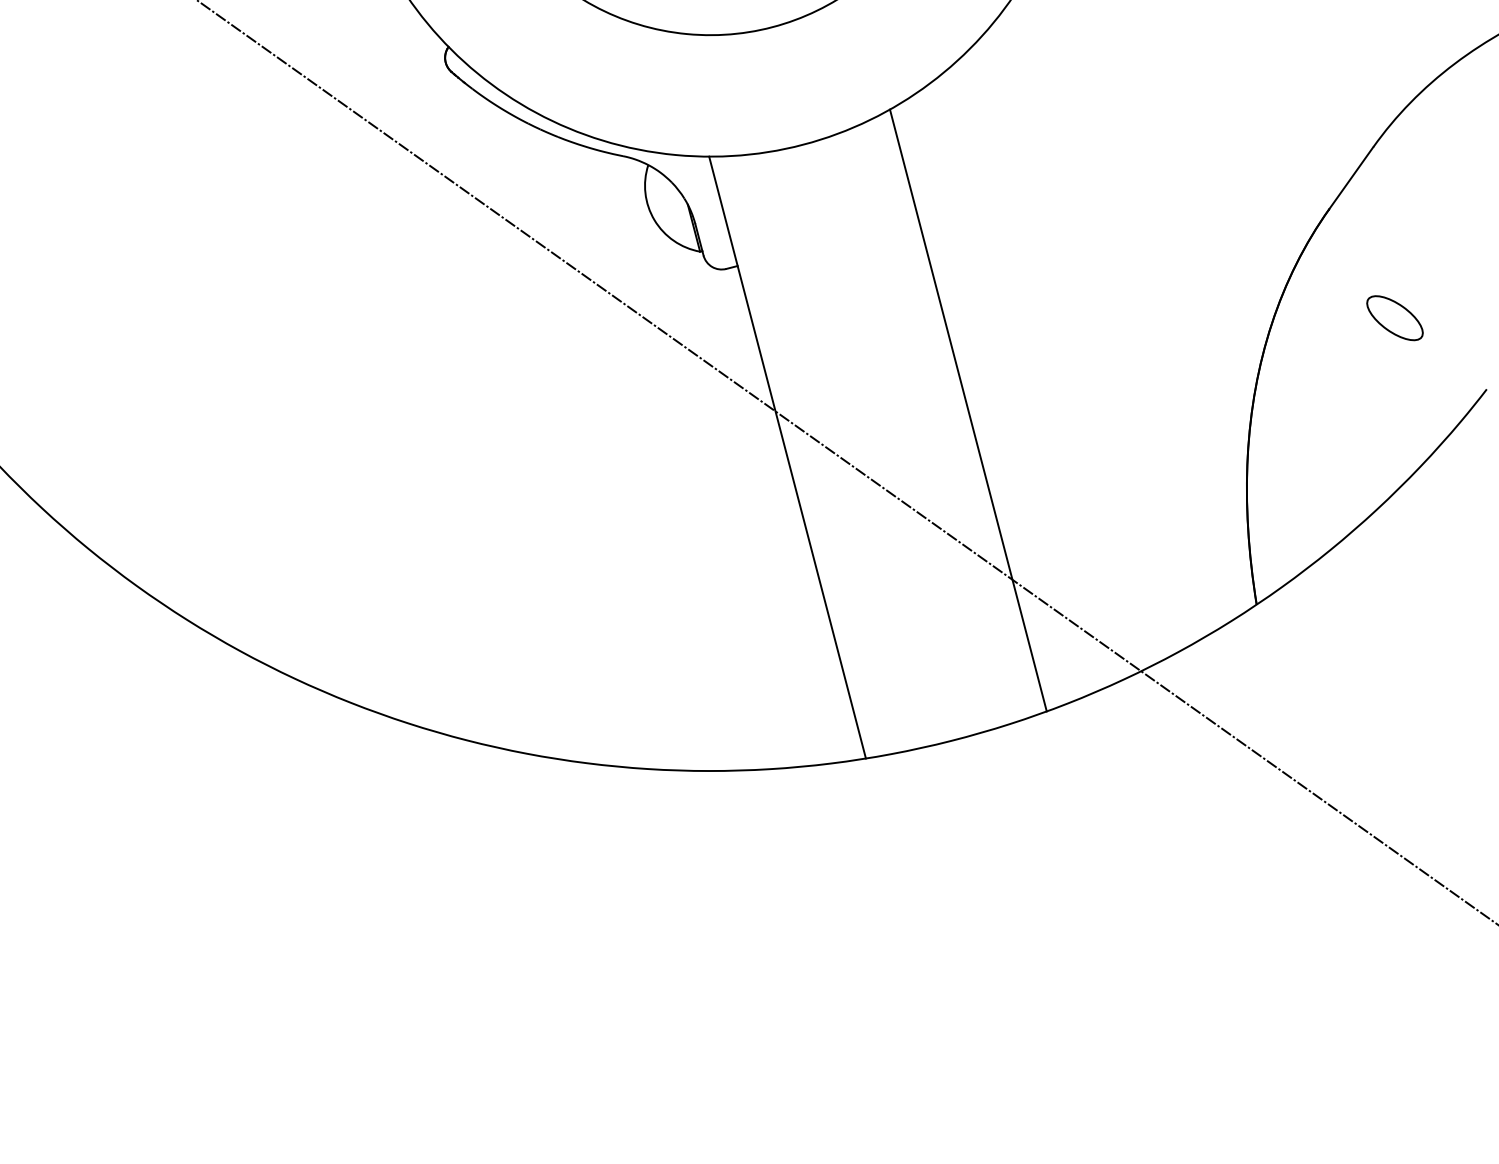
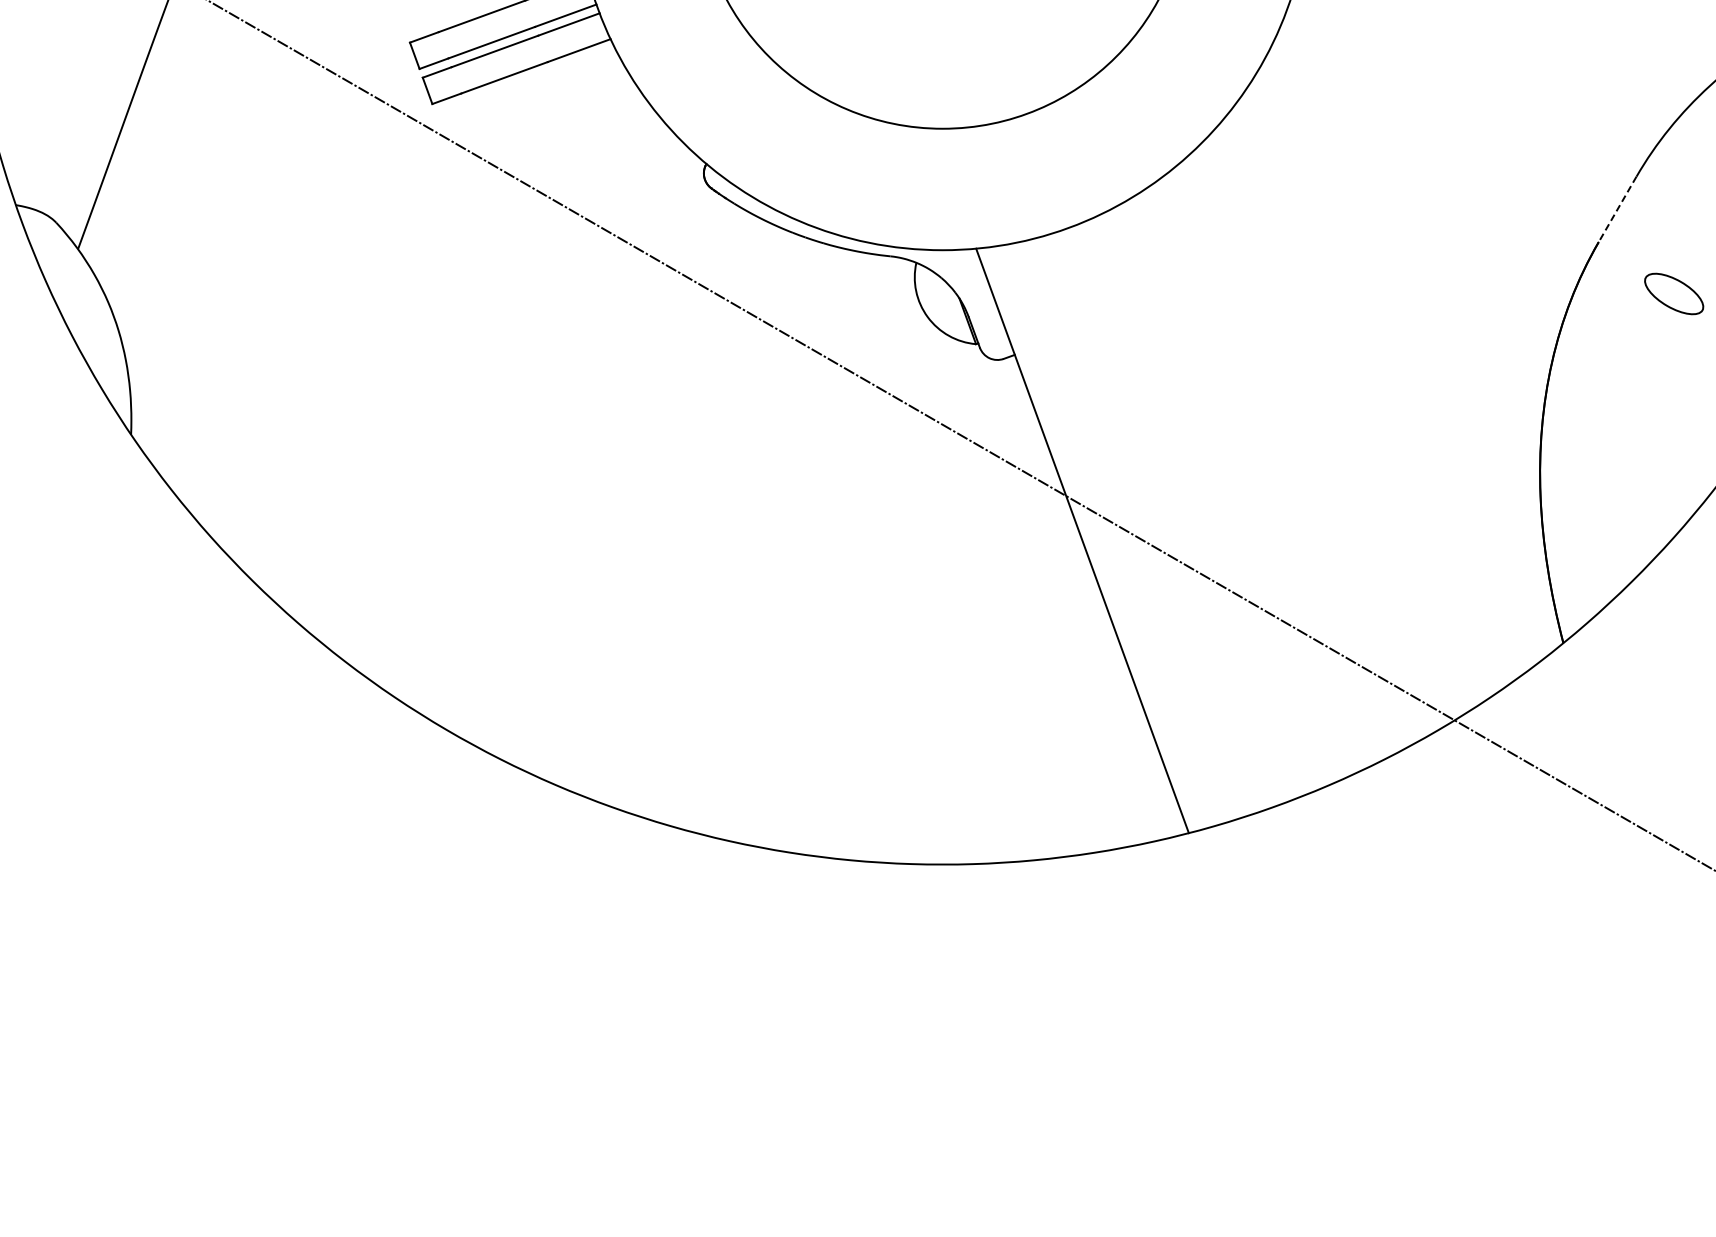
line: (1351, 178) -> (1617, 210), solid -> dashed
part: (1395, 317) -> (1674, 293), moved
line: (967, 409) -> (1257, 476), removed

